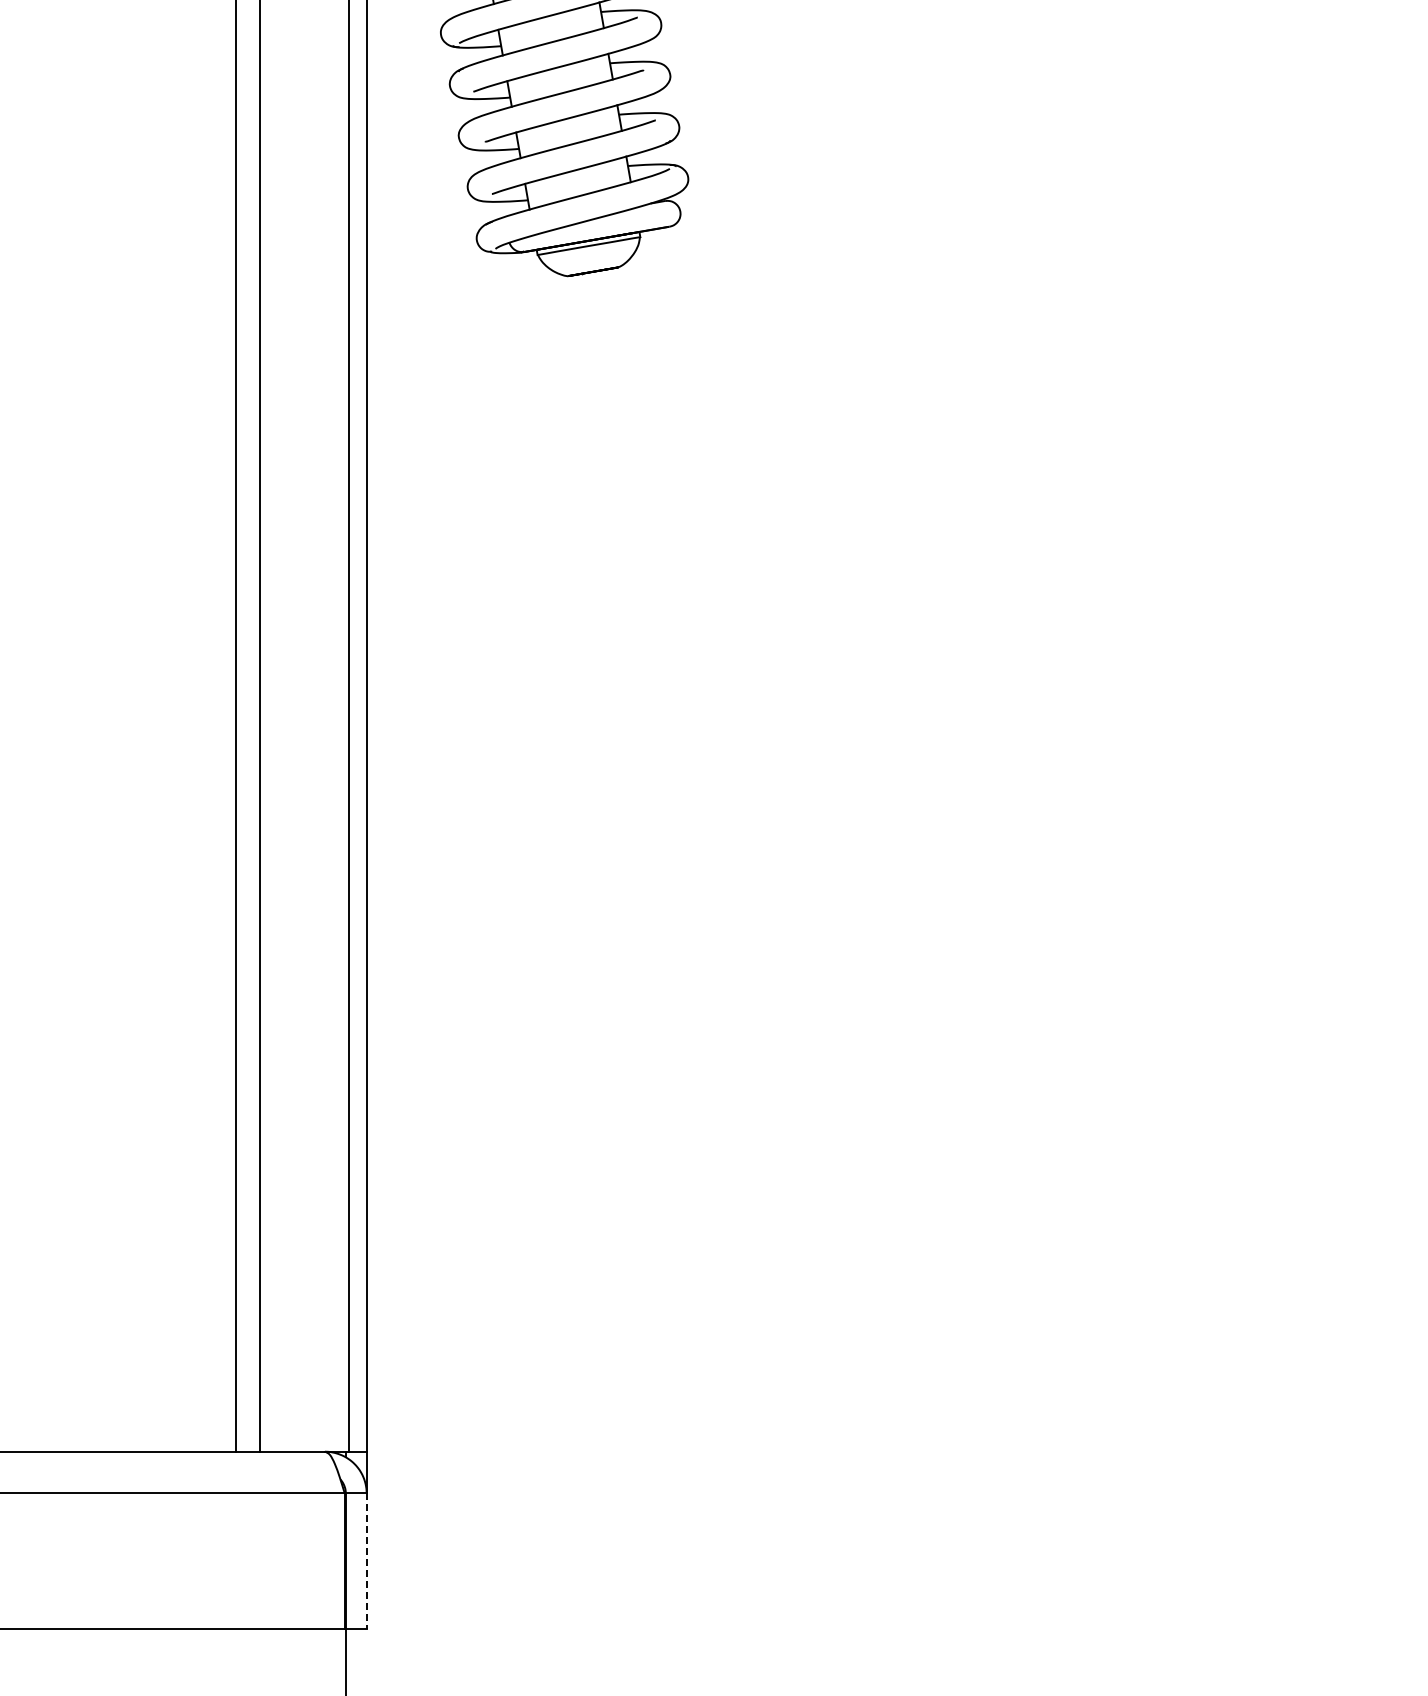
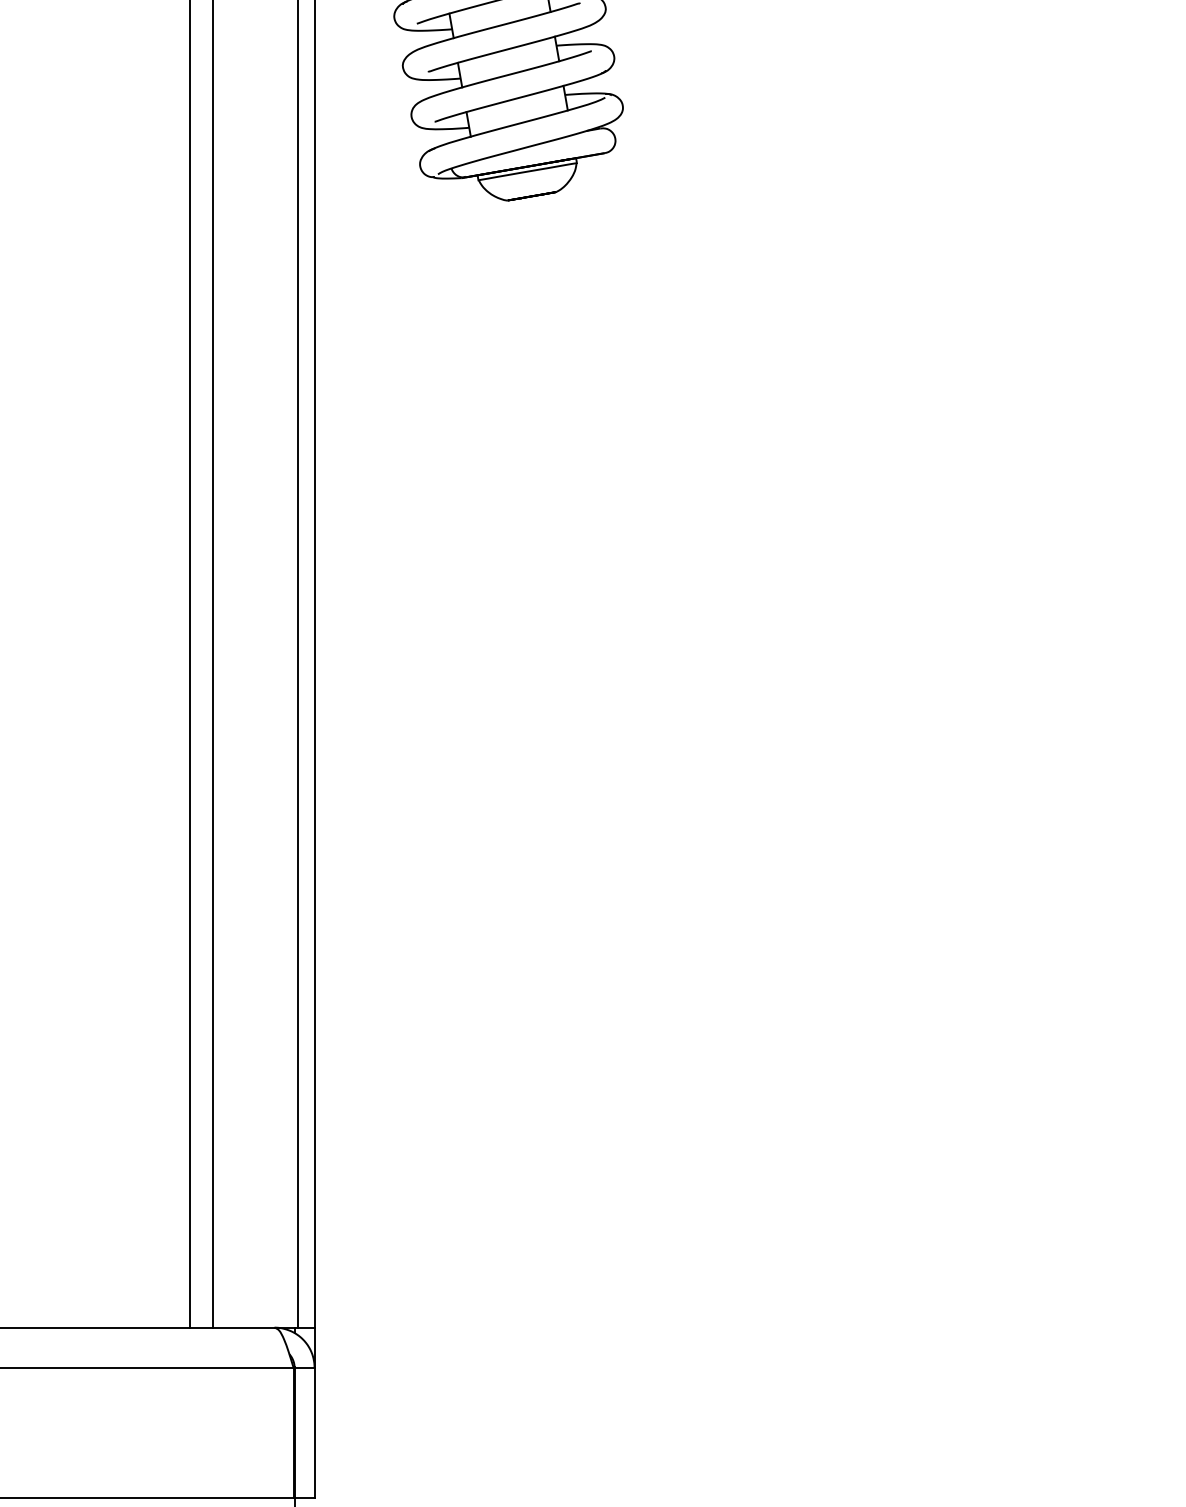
line: (366, 1561) -> (314, 1432), dashed -> solid

